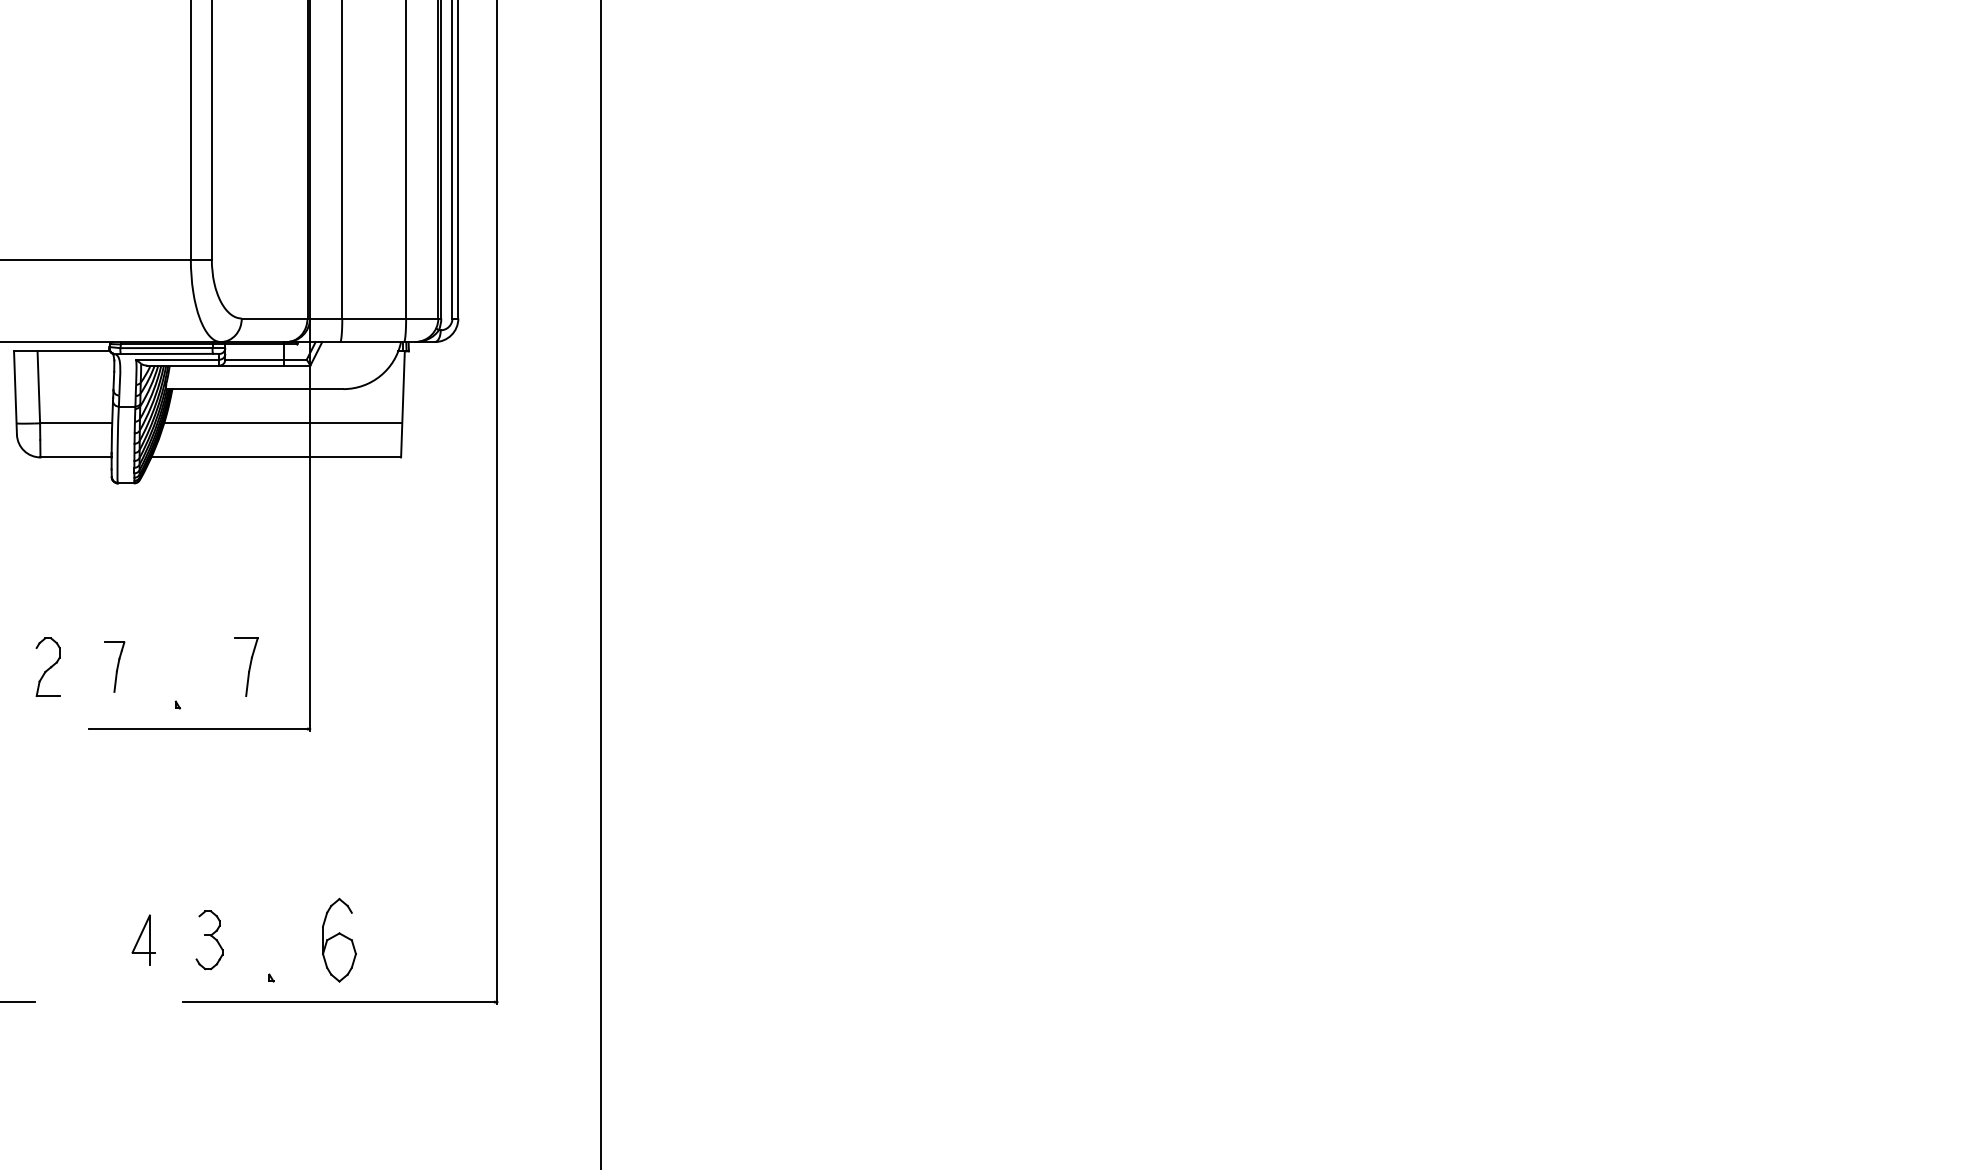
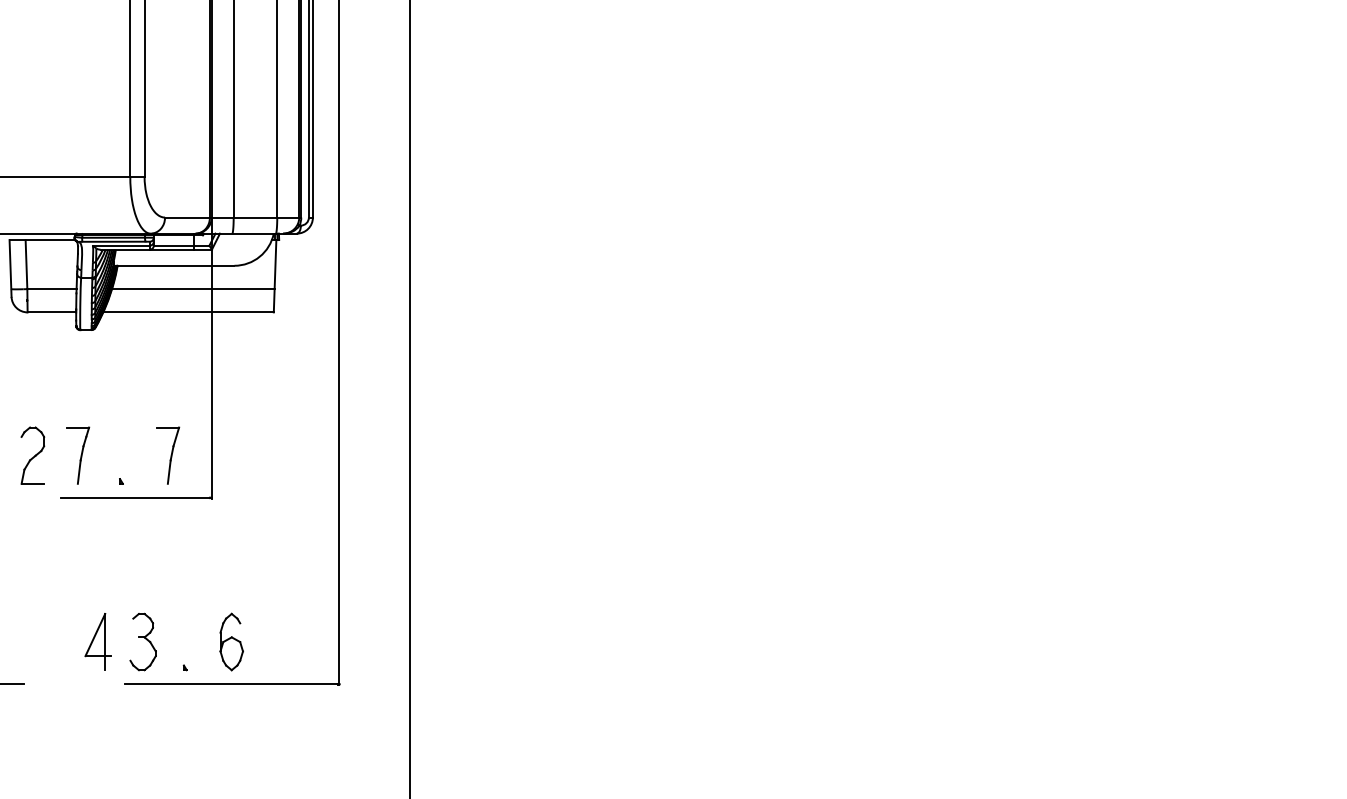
part: (47, 667) -> (32, 455), size x1.43
part: (115, 667) -> (78, 455), size x1.67
part: (246, 667) -> (168, 455), size x1.43
part: (142, 939) -> (97, 641), size x1.67
part: (208, 939) -> (142, 641), size x1.43

